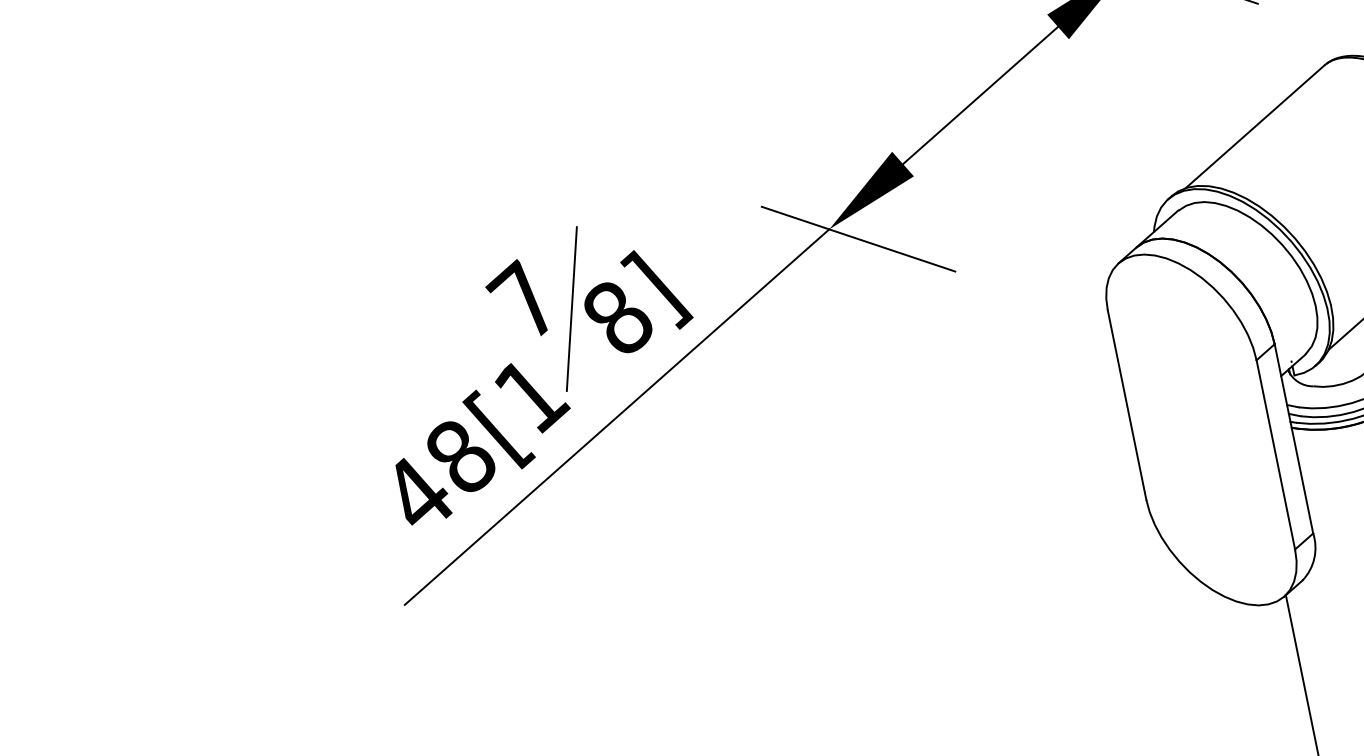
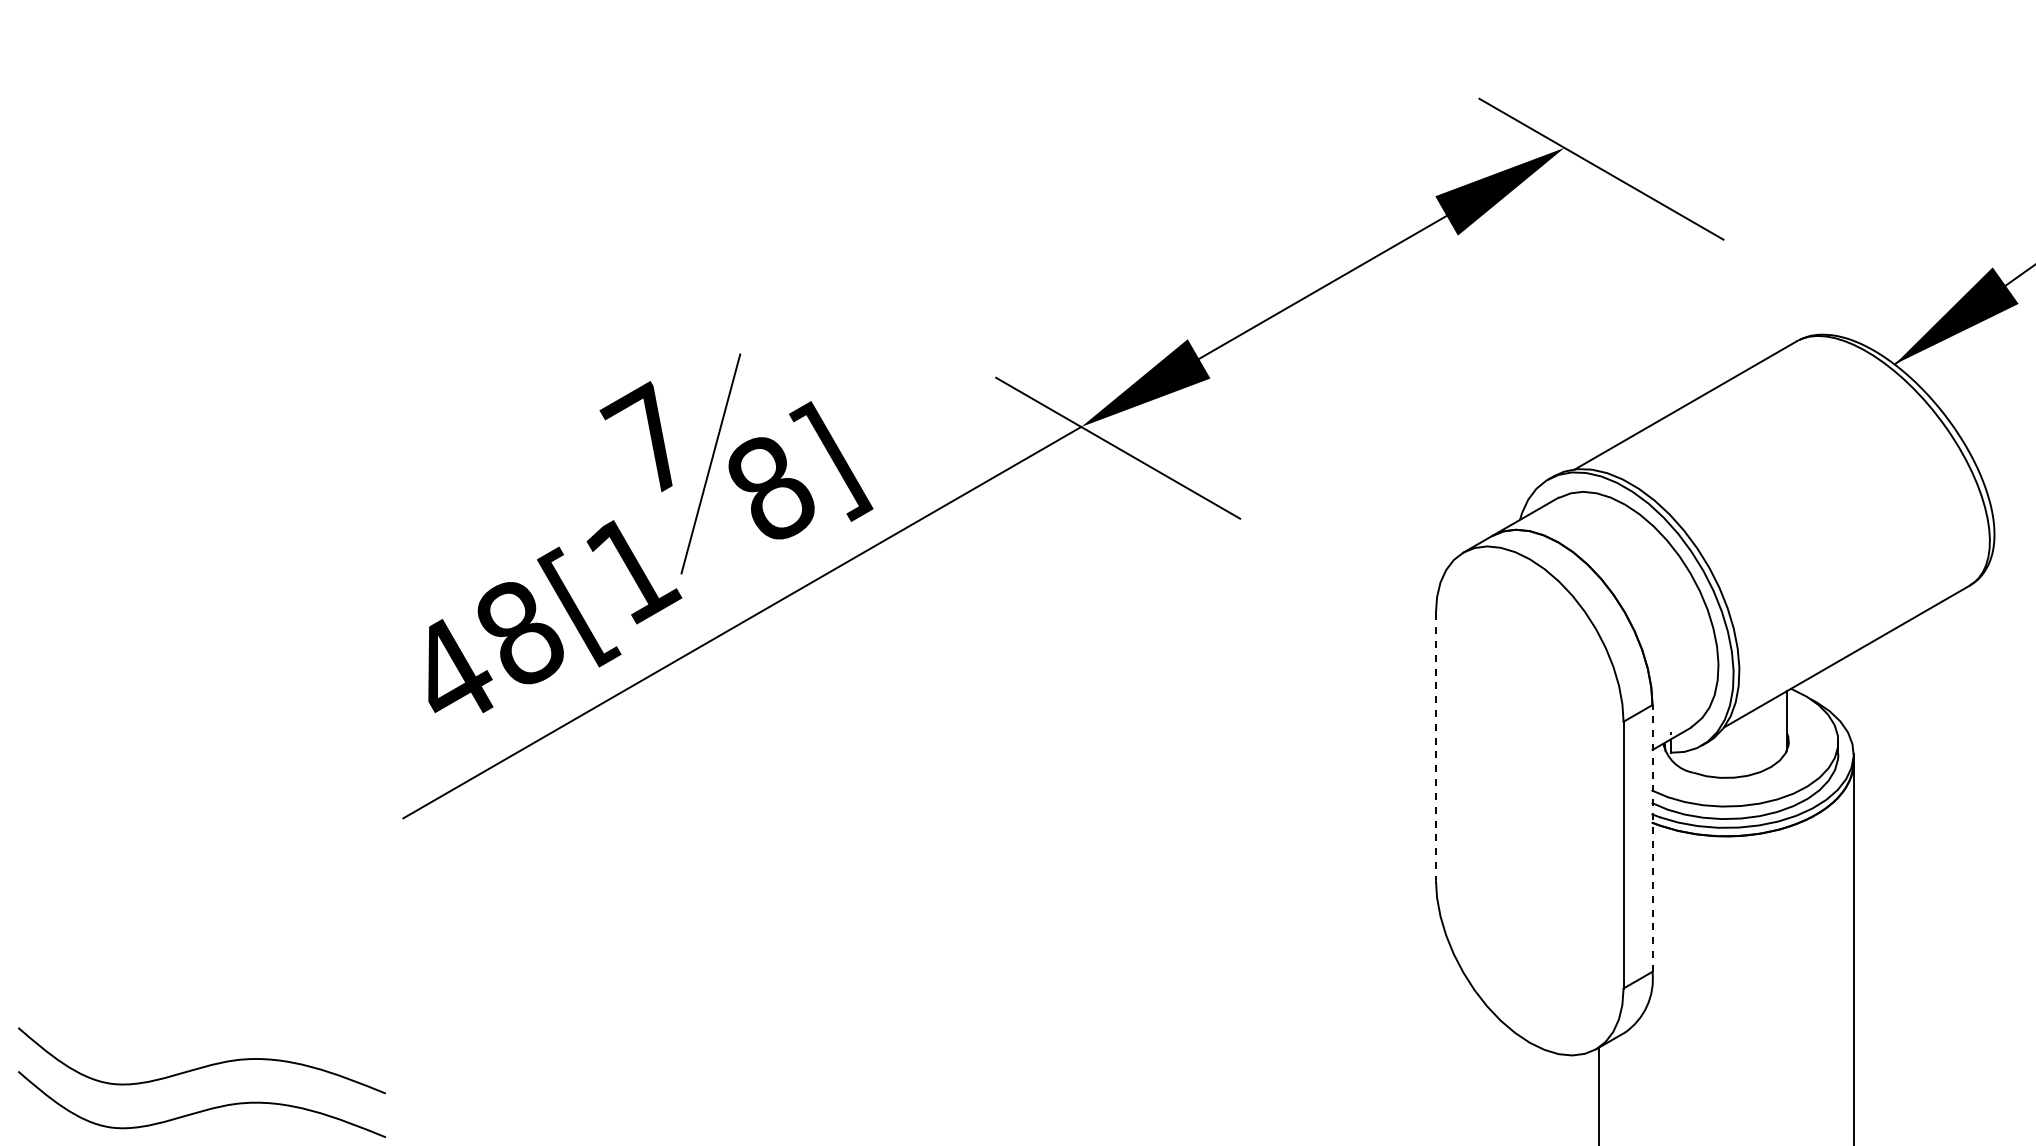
line: (1126, 405) -> (1435, 747), solid -> dashed
line: (1293, 438) -> (1652, 837), solid -> dashed

